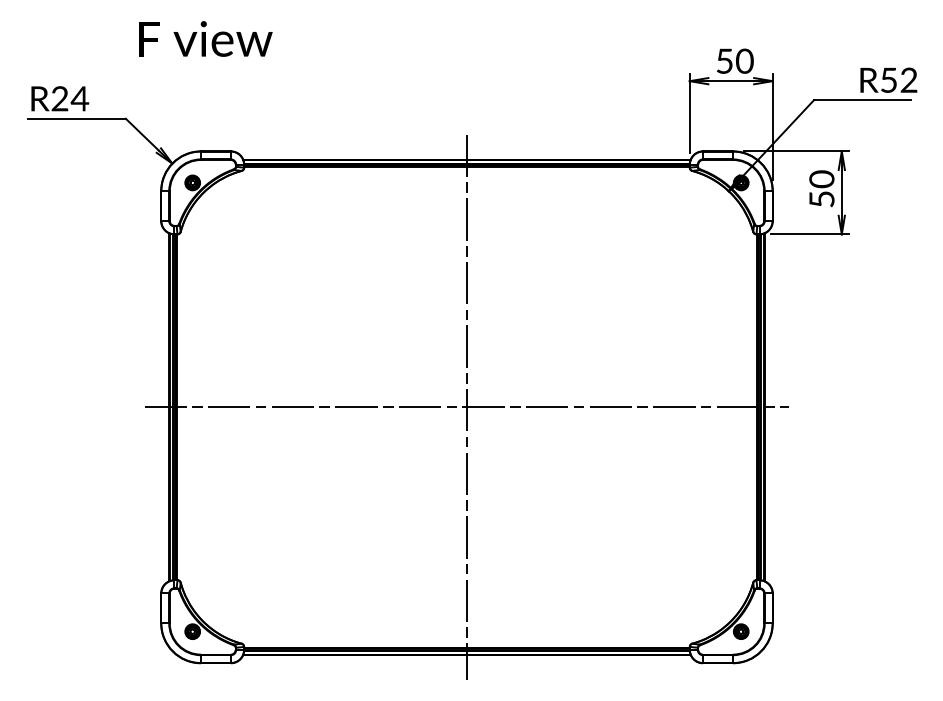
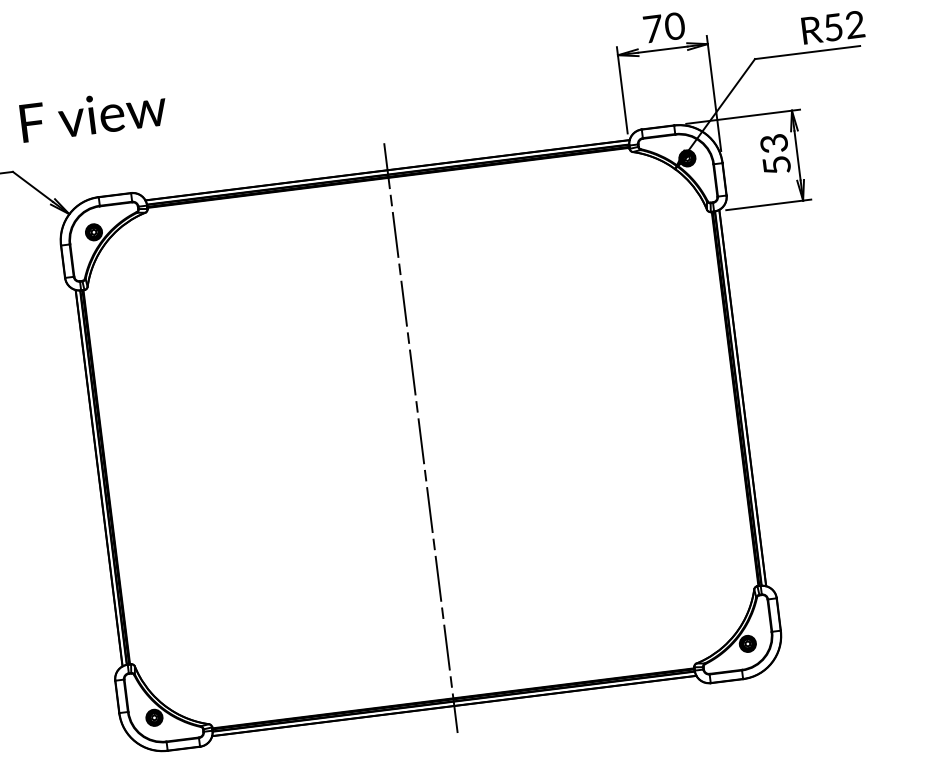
text: (205, 38) -> (93, 114), moved
text: (724, 60) -> (652, 28), 50 -> 70
text: (821, 179) -> (773, 143), 50 -> 53
line: (466, 407) -> (420, 438), removed

